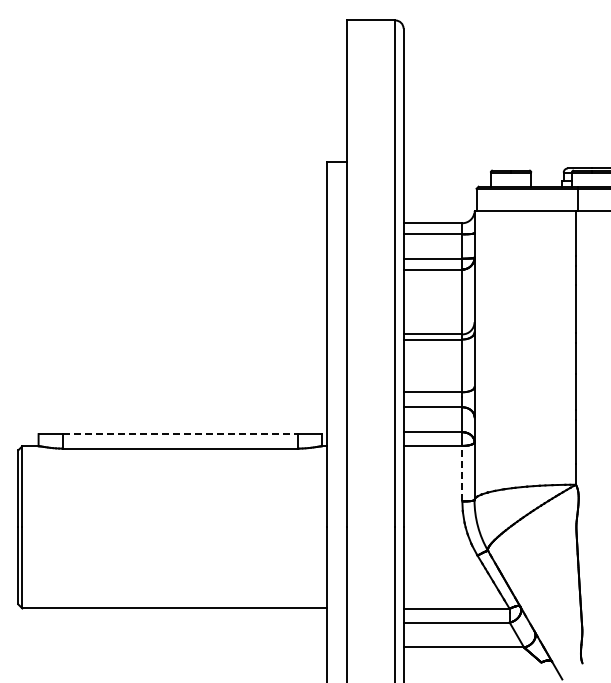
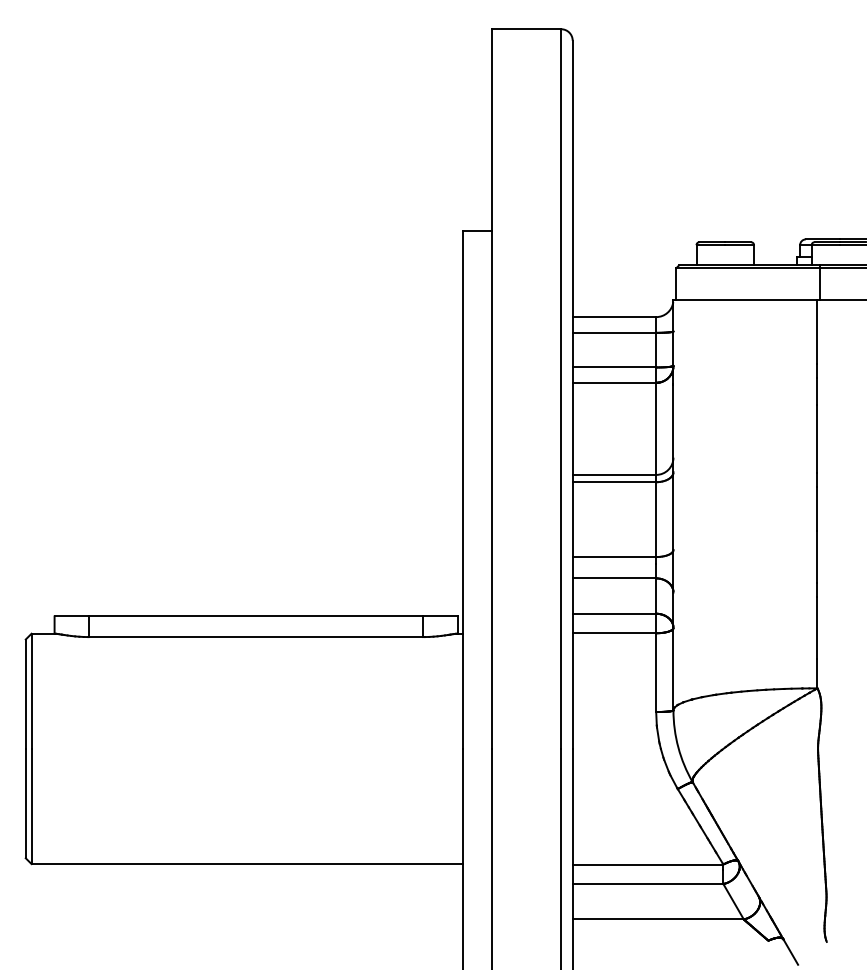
line: (180, 434) -> (256, 617), dashed -> solid
line: (462, 473) -> (656, 672), dashed -> solid

